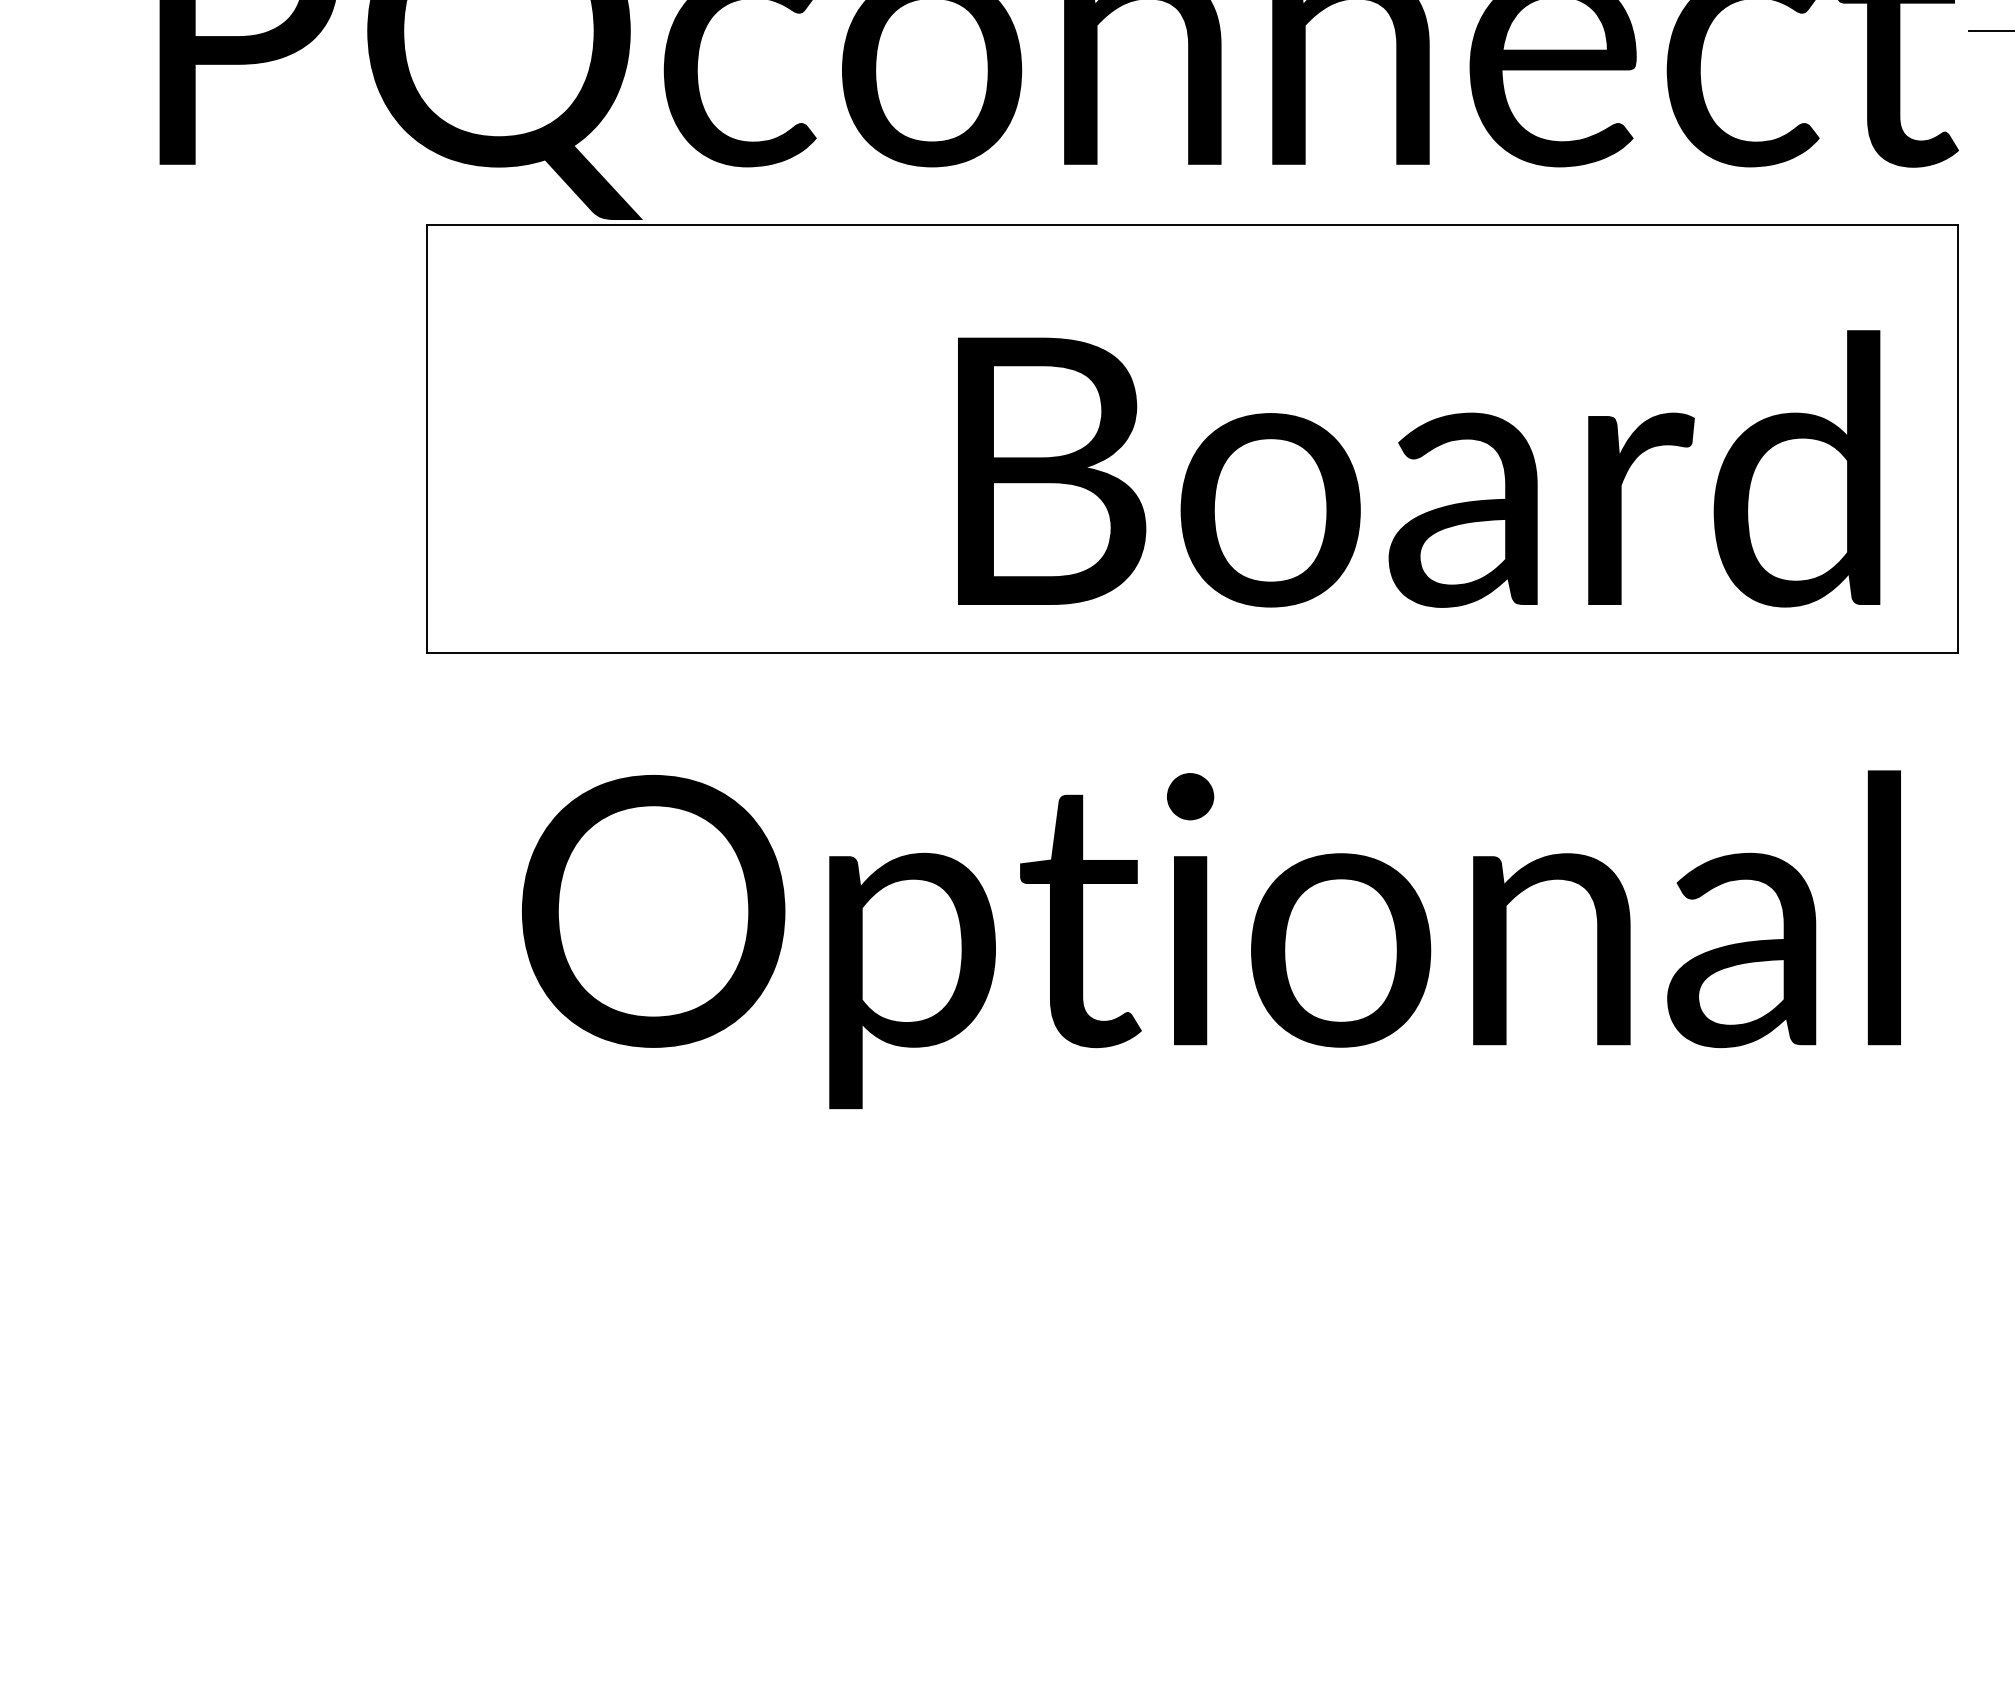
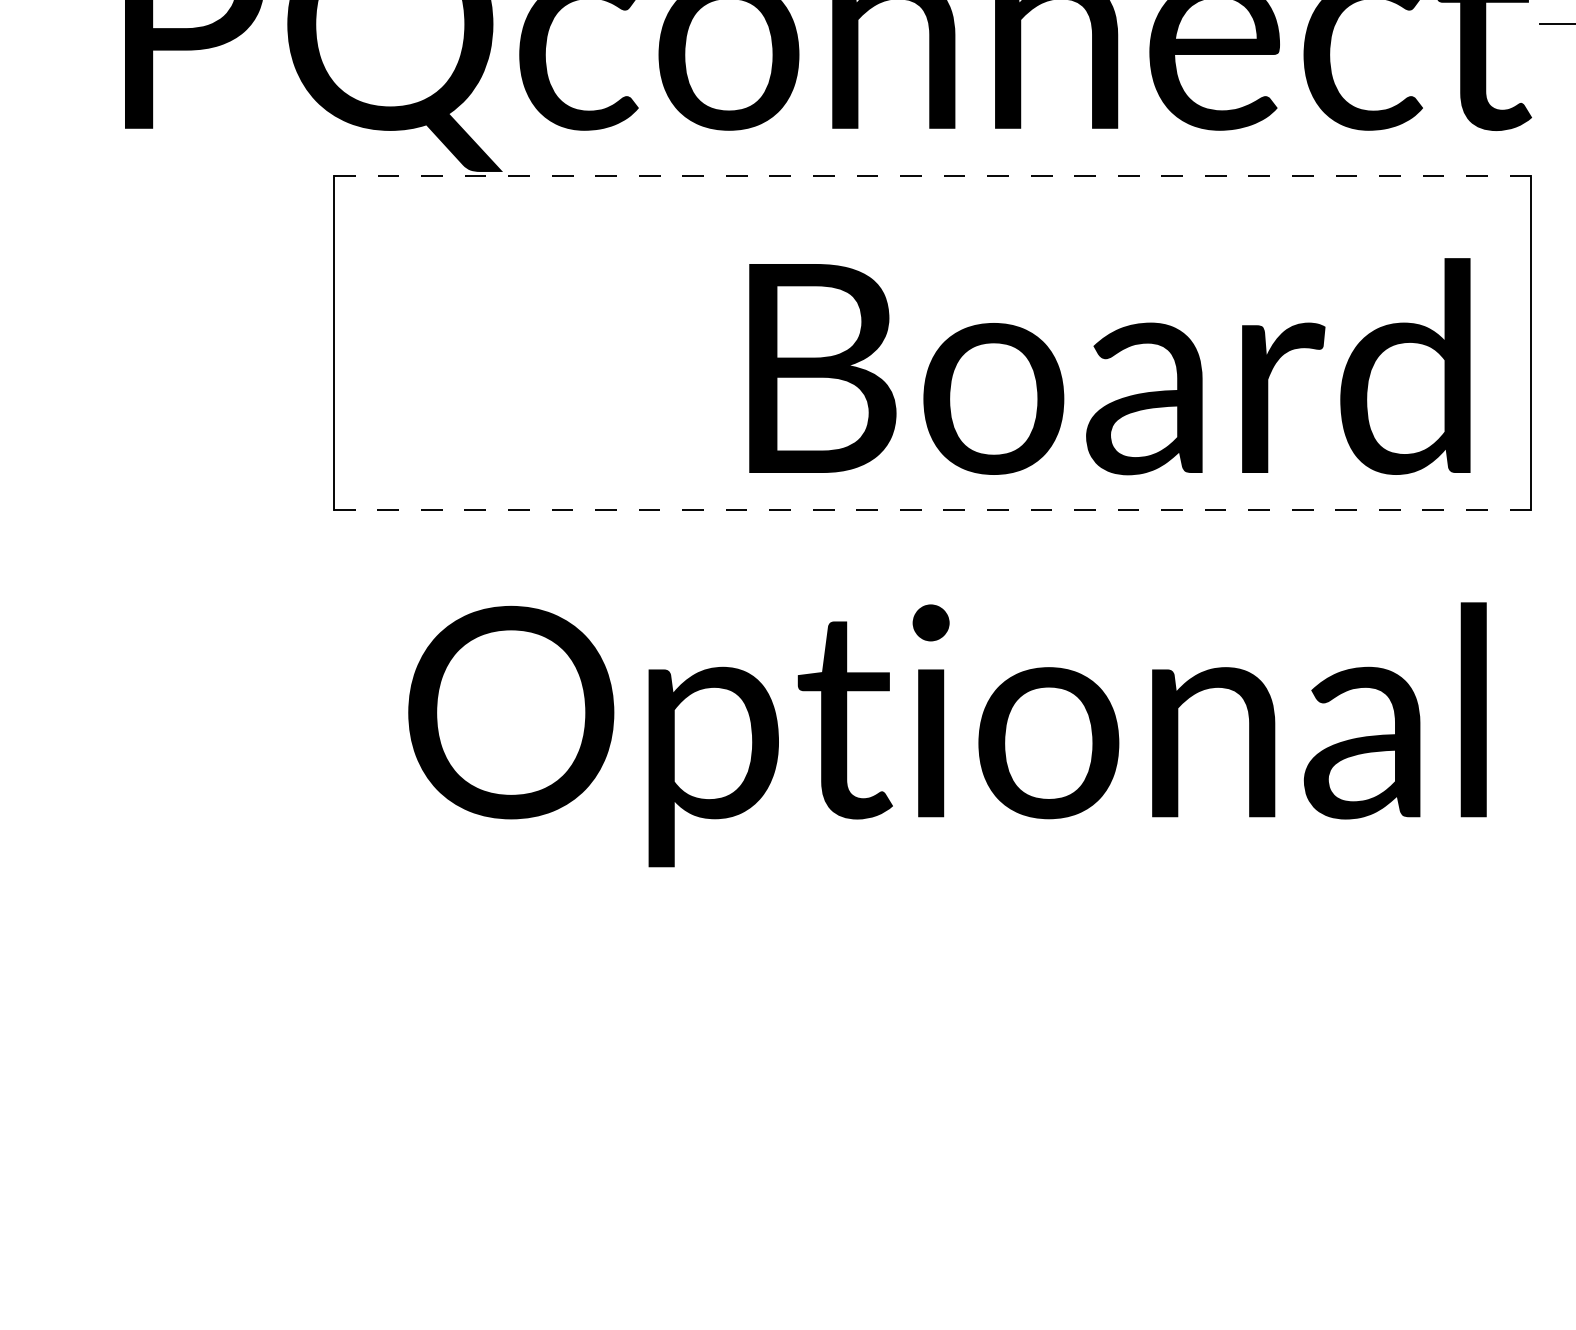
line: (1192, 225) -> (932, 176), solid -> dashed
line: (1192, 652) -> (932, 510), solid -> dashed

